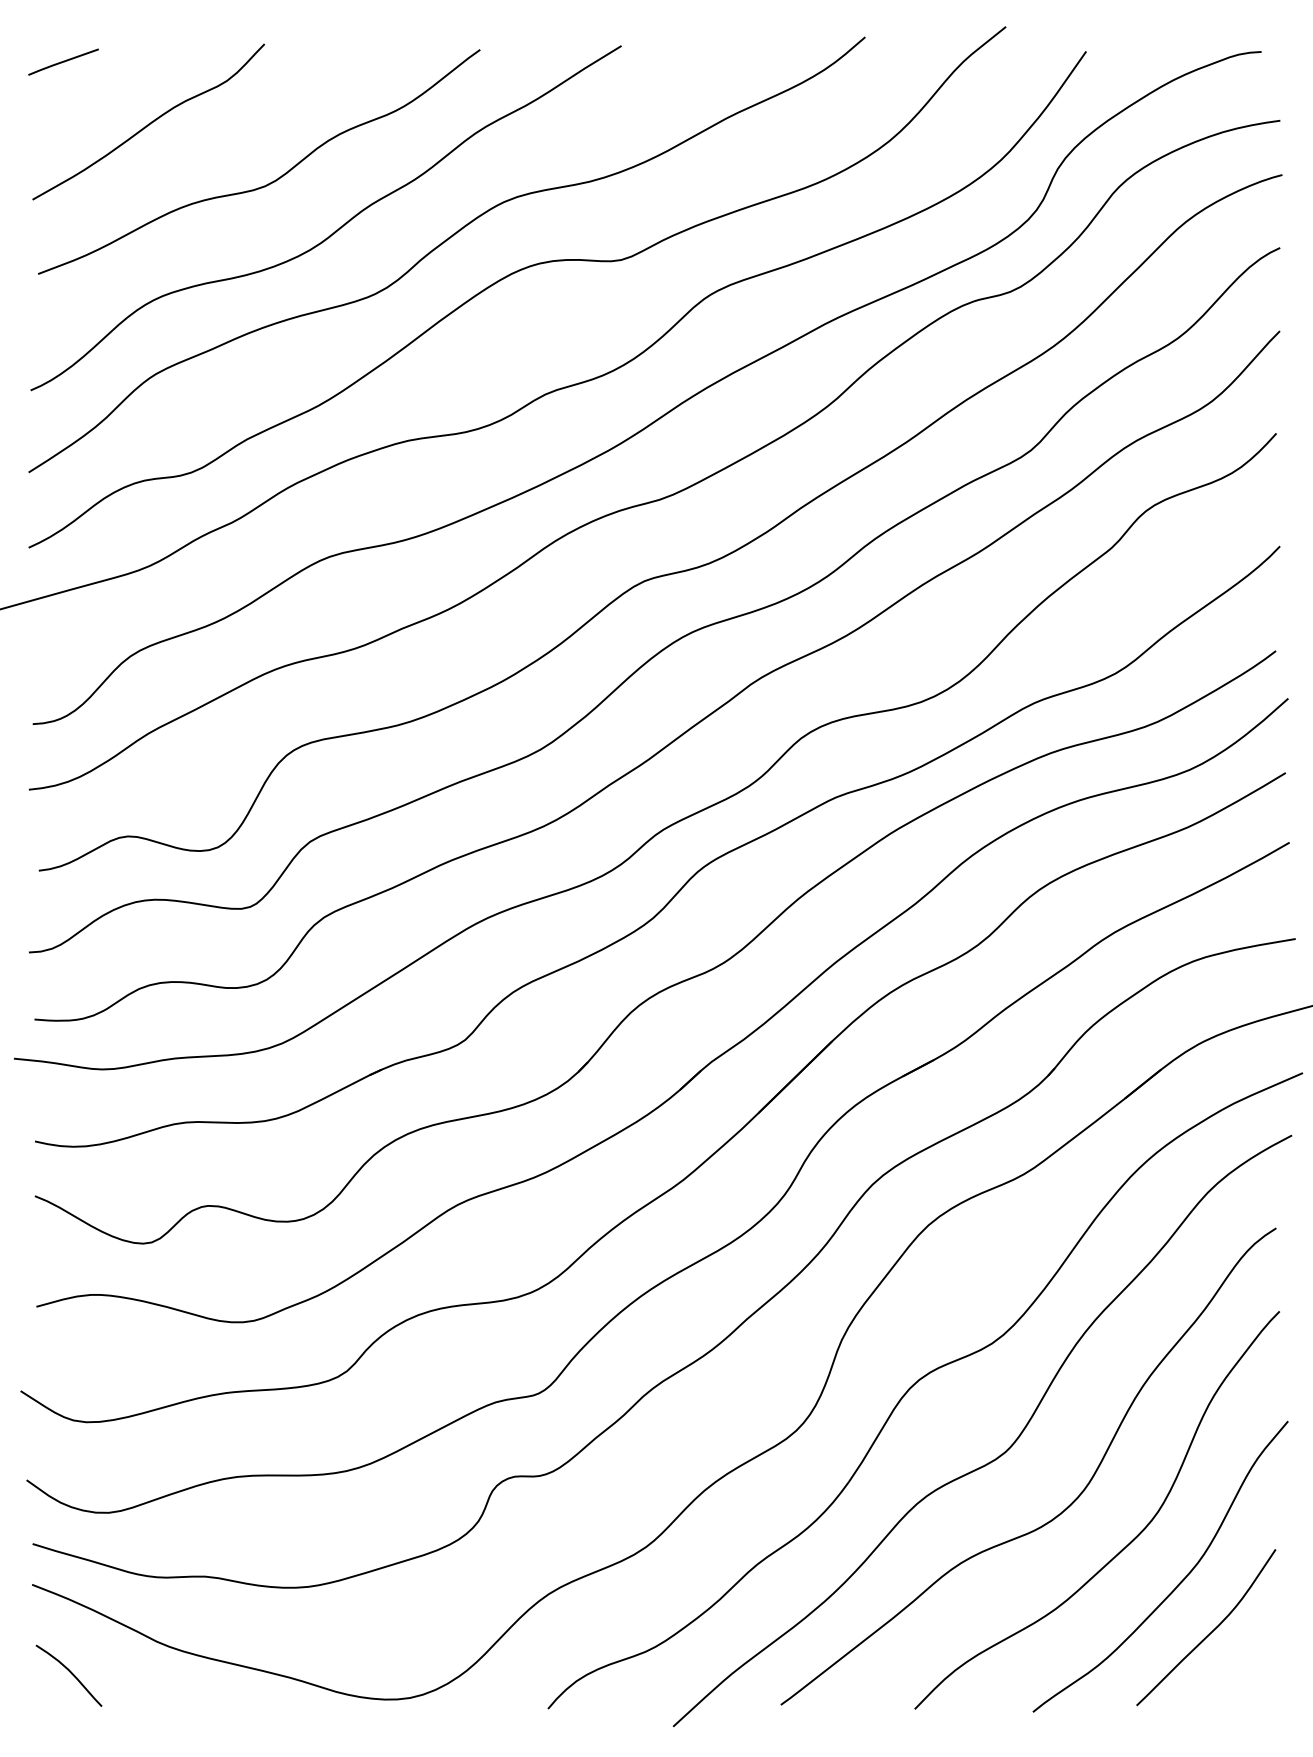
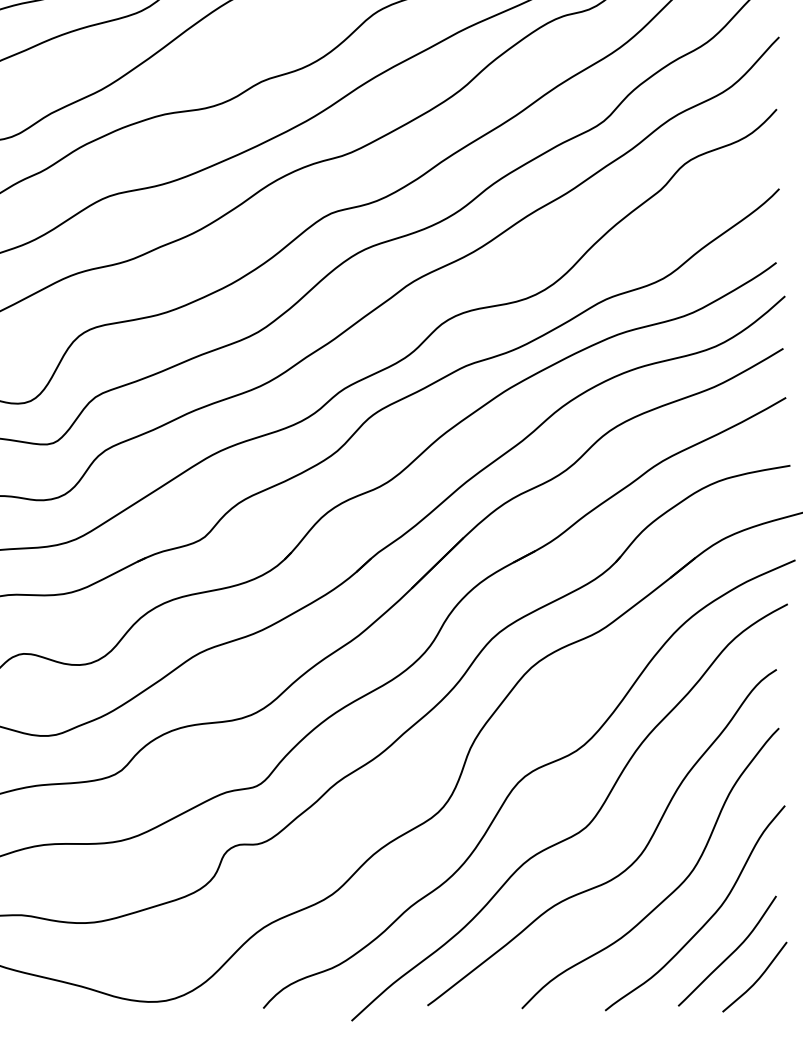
curve: (1249, 1667) -> (757, 979), added

